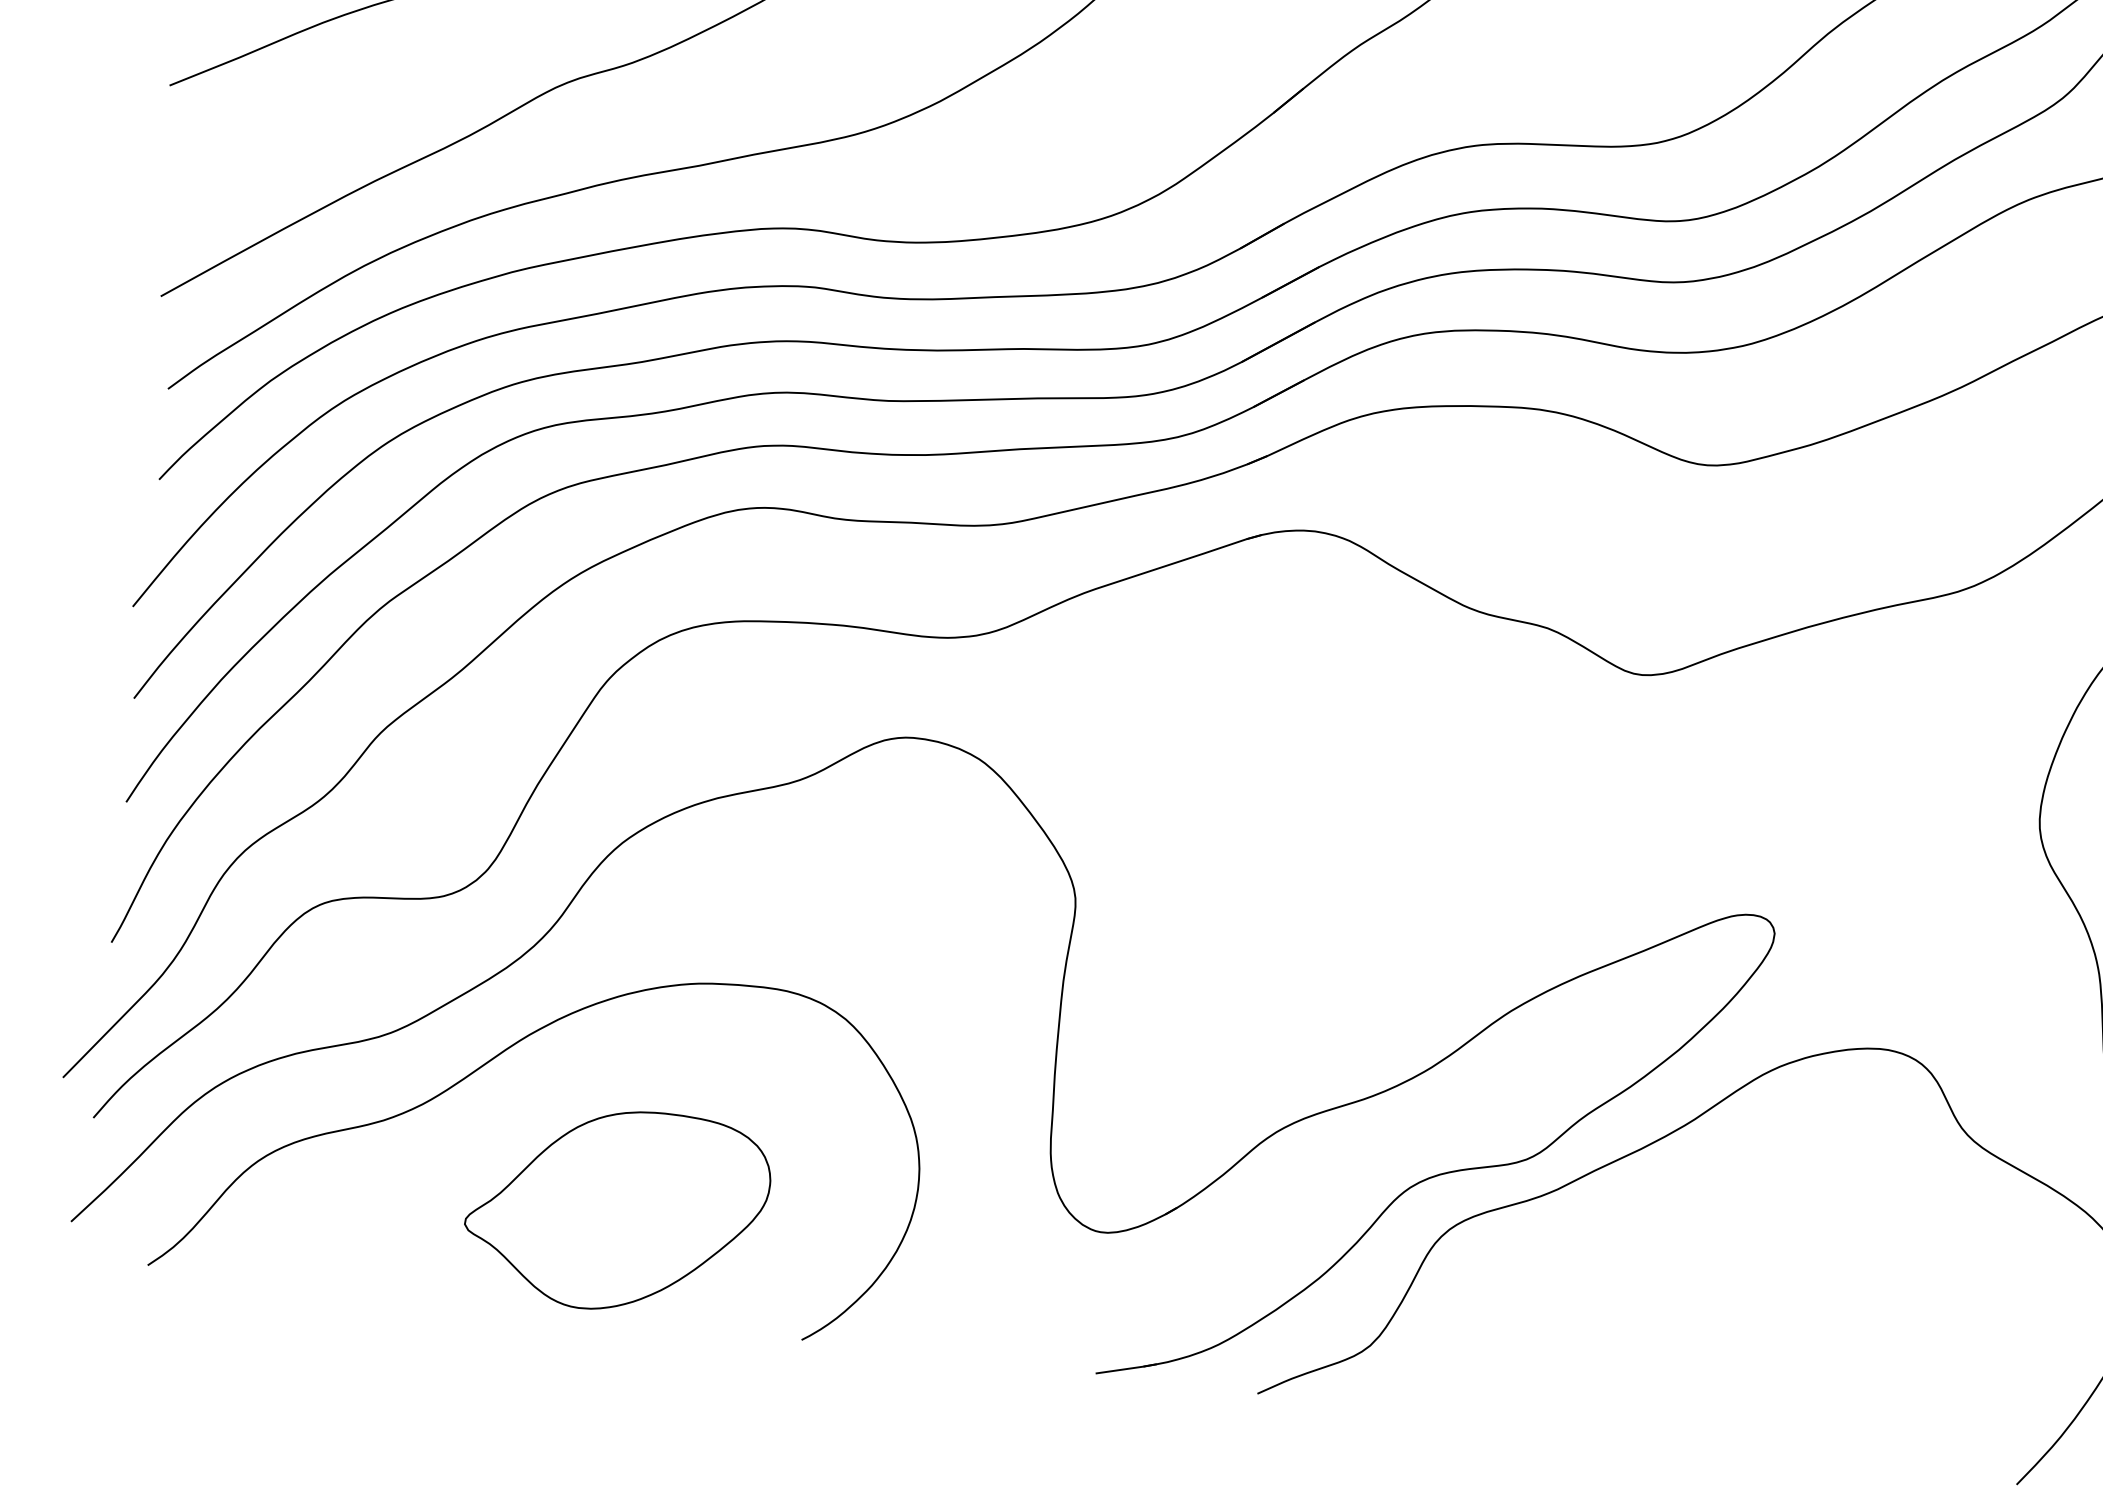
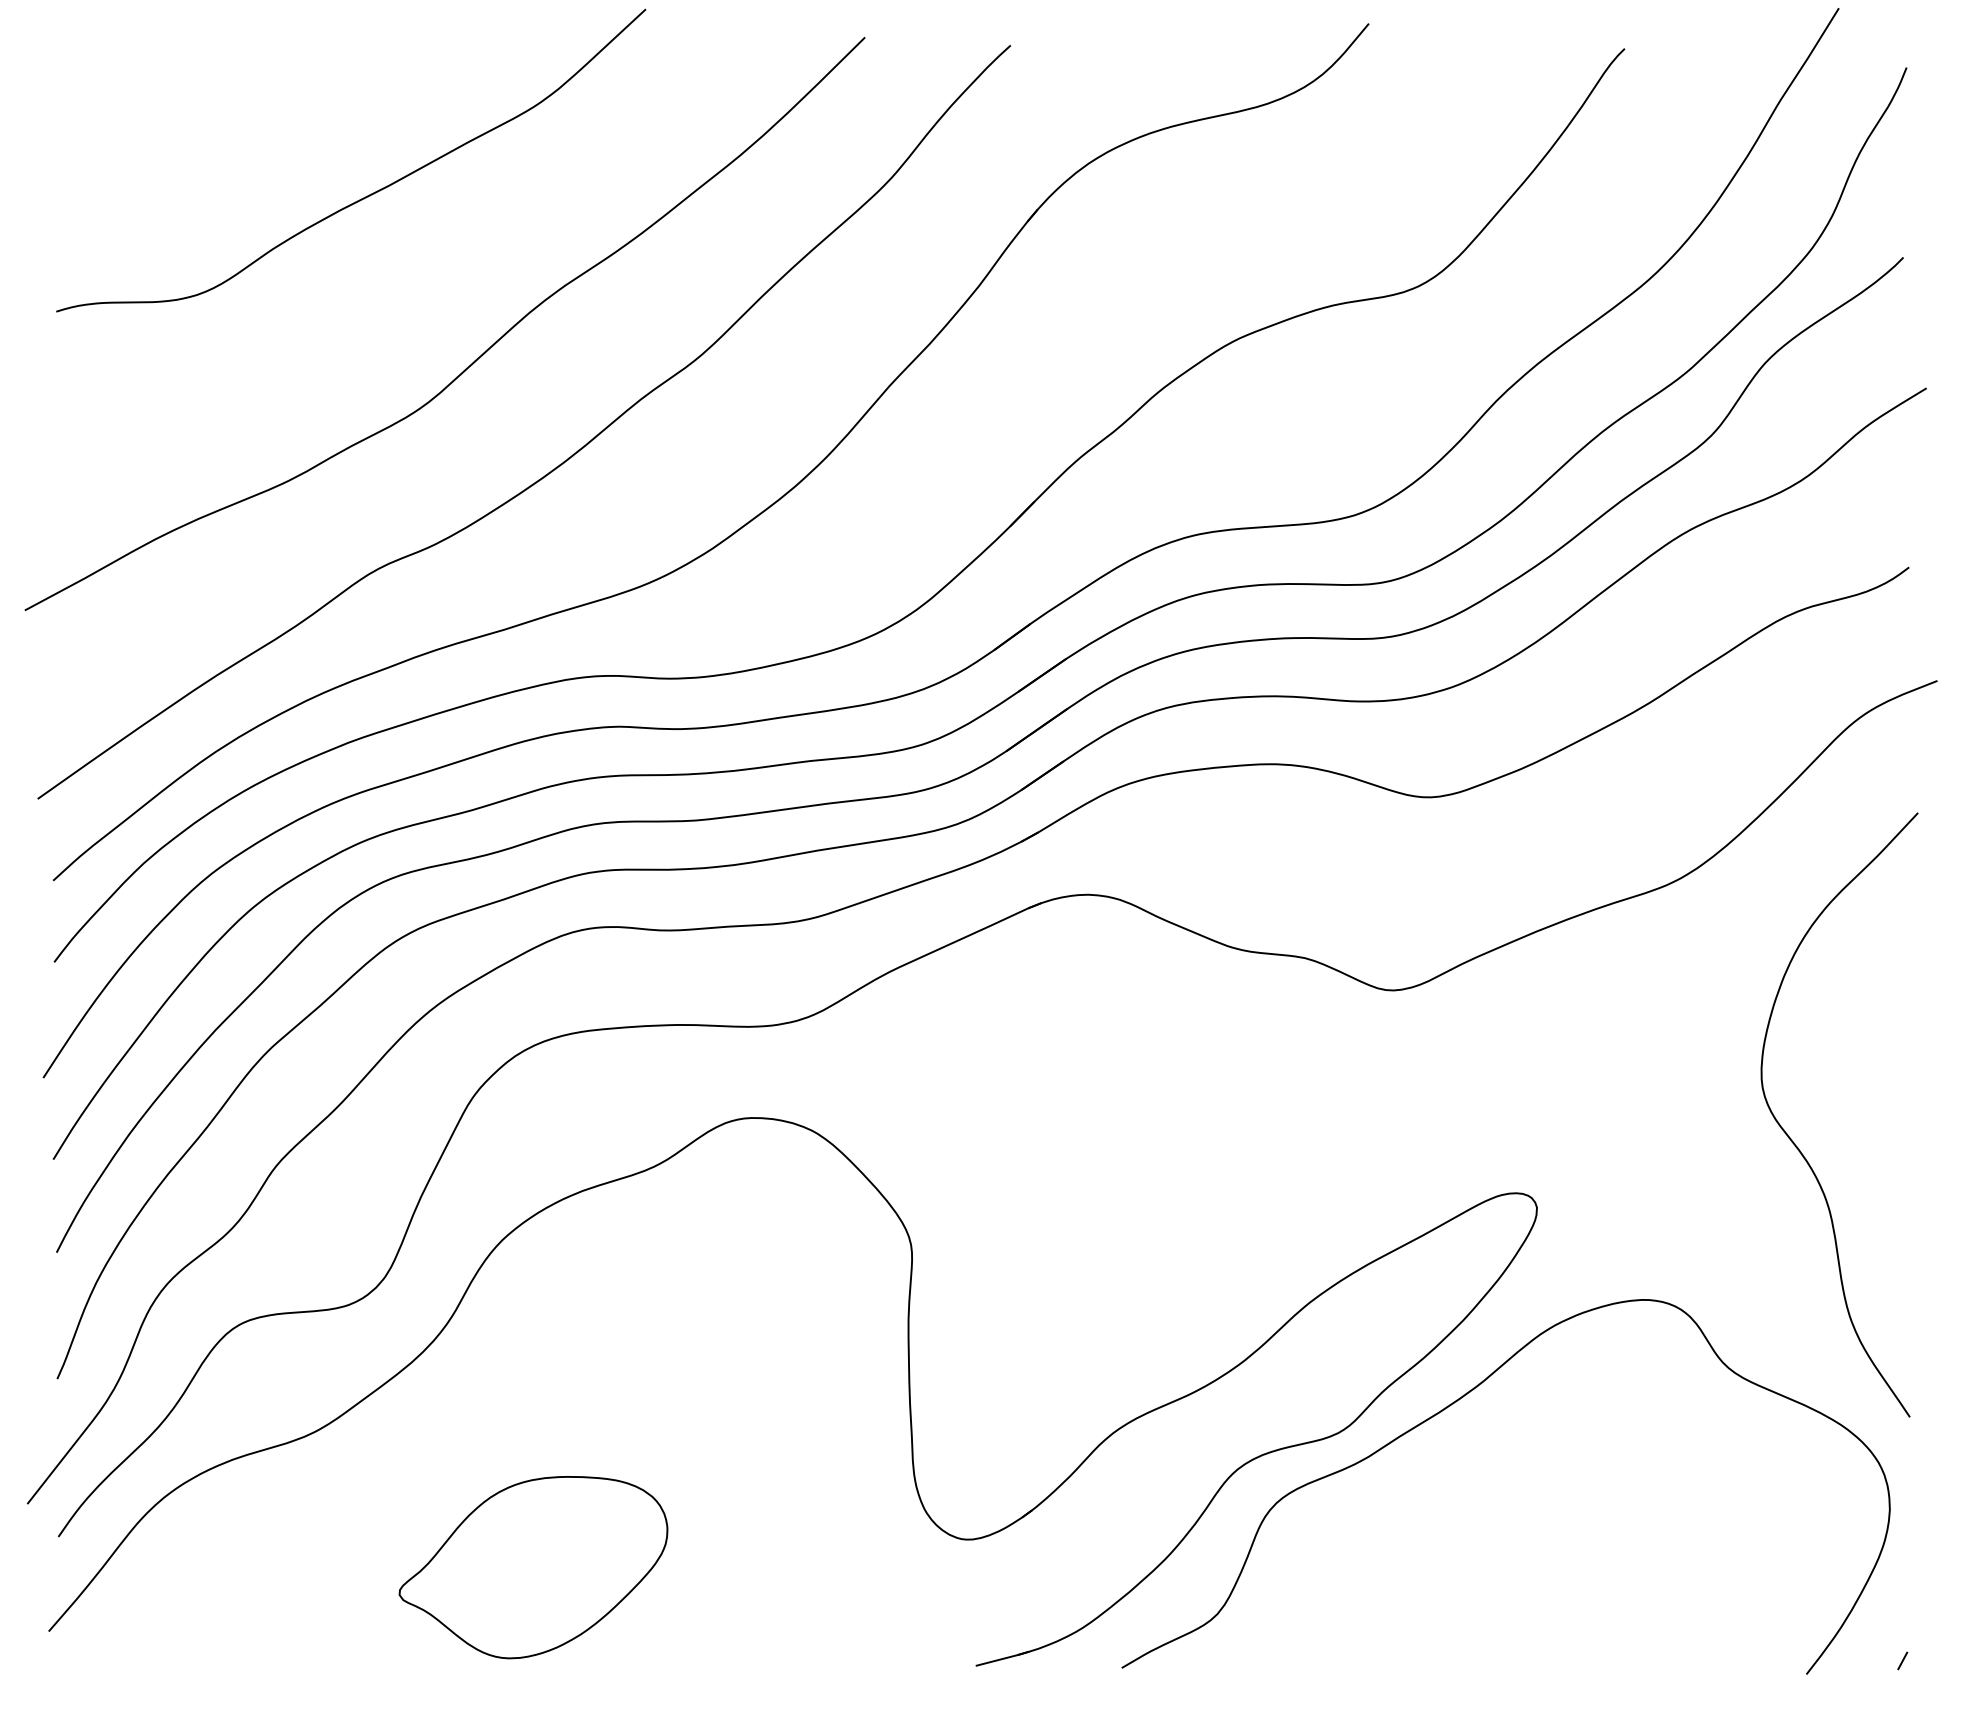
curve: (492, 1060) -> (408, 1446), removed

